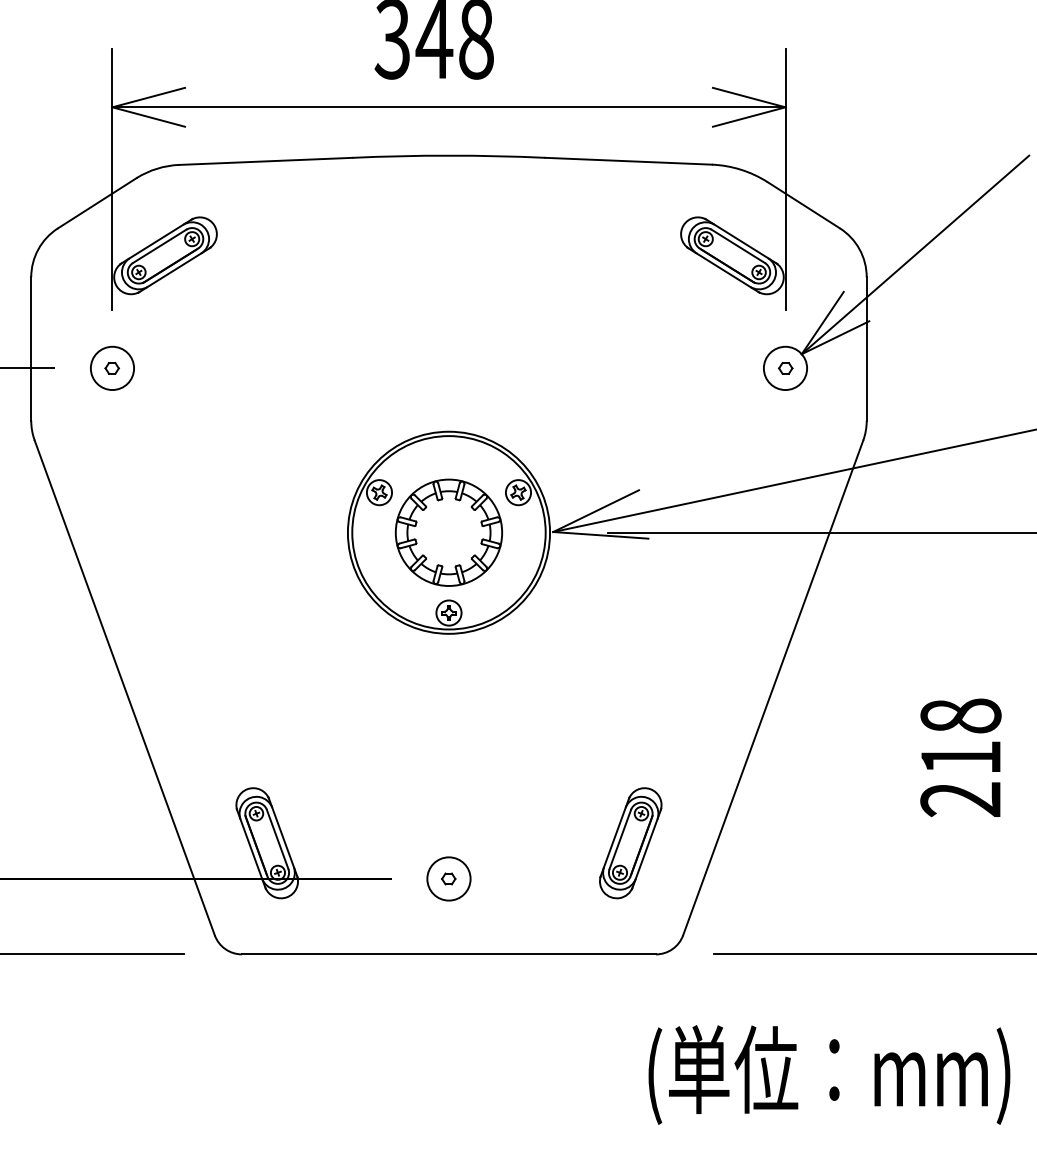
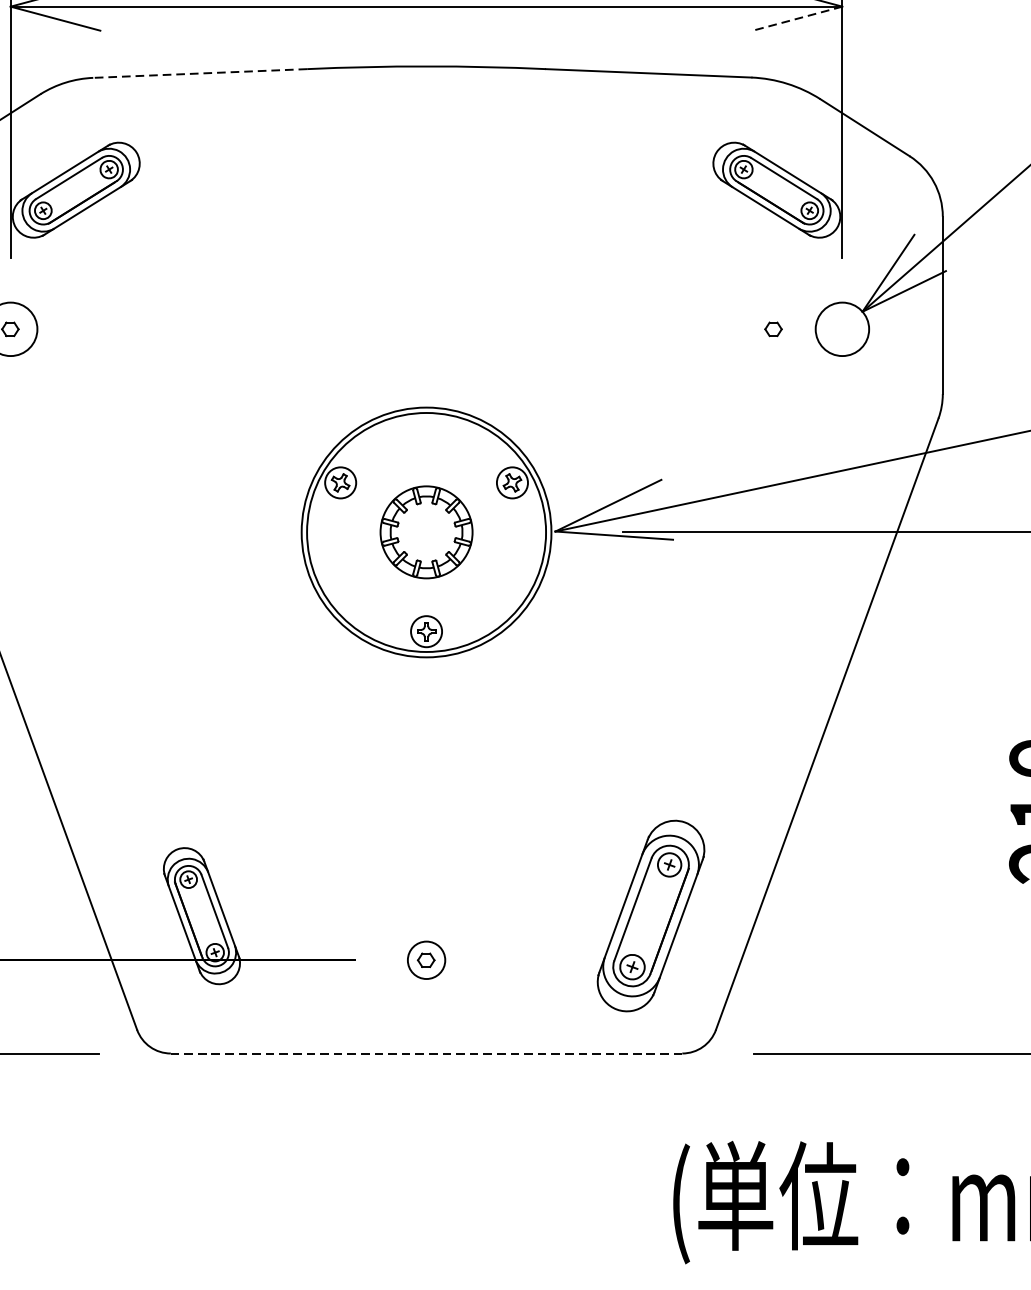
line: (749, 117) -> (797, 19), solid -> dashed
line: (265, 161) -> (199, 73), solid -> dashed
part: (785, 368) -> (773, 329), moved
part: (448, 532) -> (425, 532), size x0.7
part: (630, 843) -> (650, 916), size x1.4
circle: (448, 878) -> (425, 959), size x0.7
line: (448, 954) -> (425, 1053), solid -> dashed

